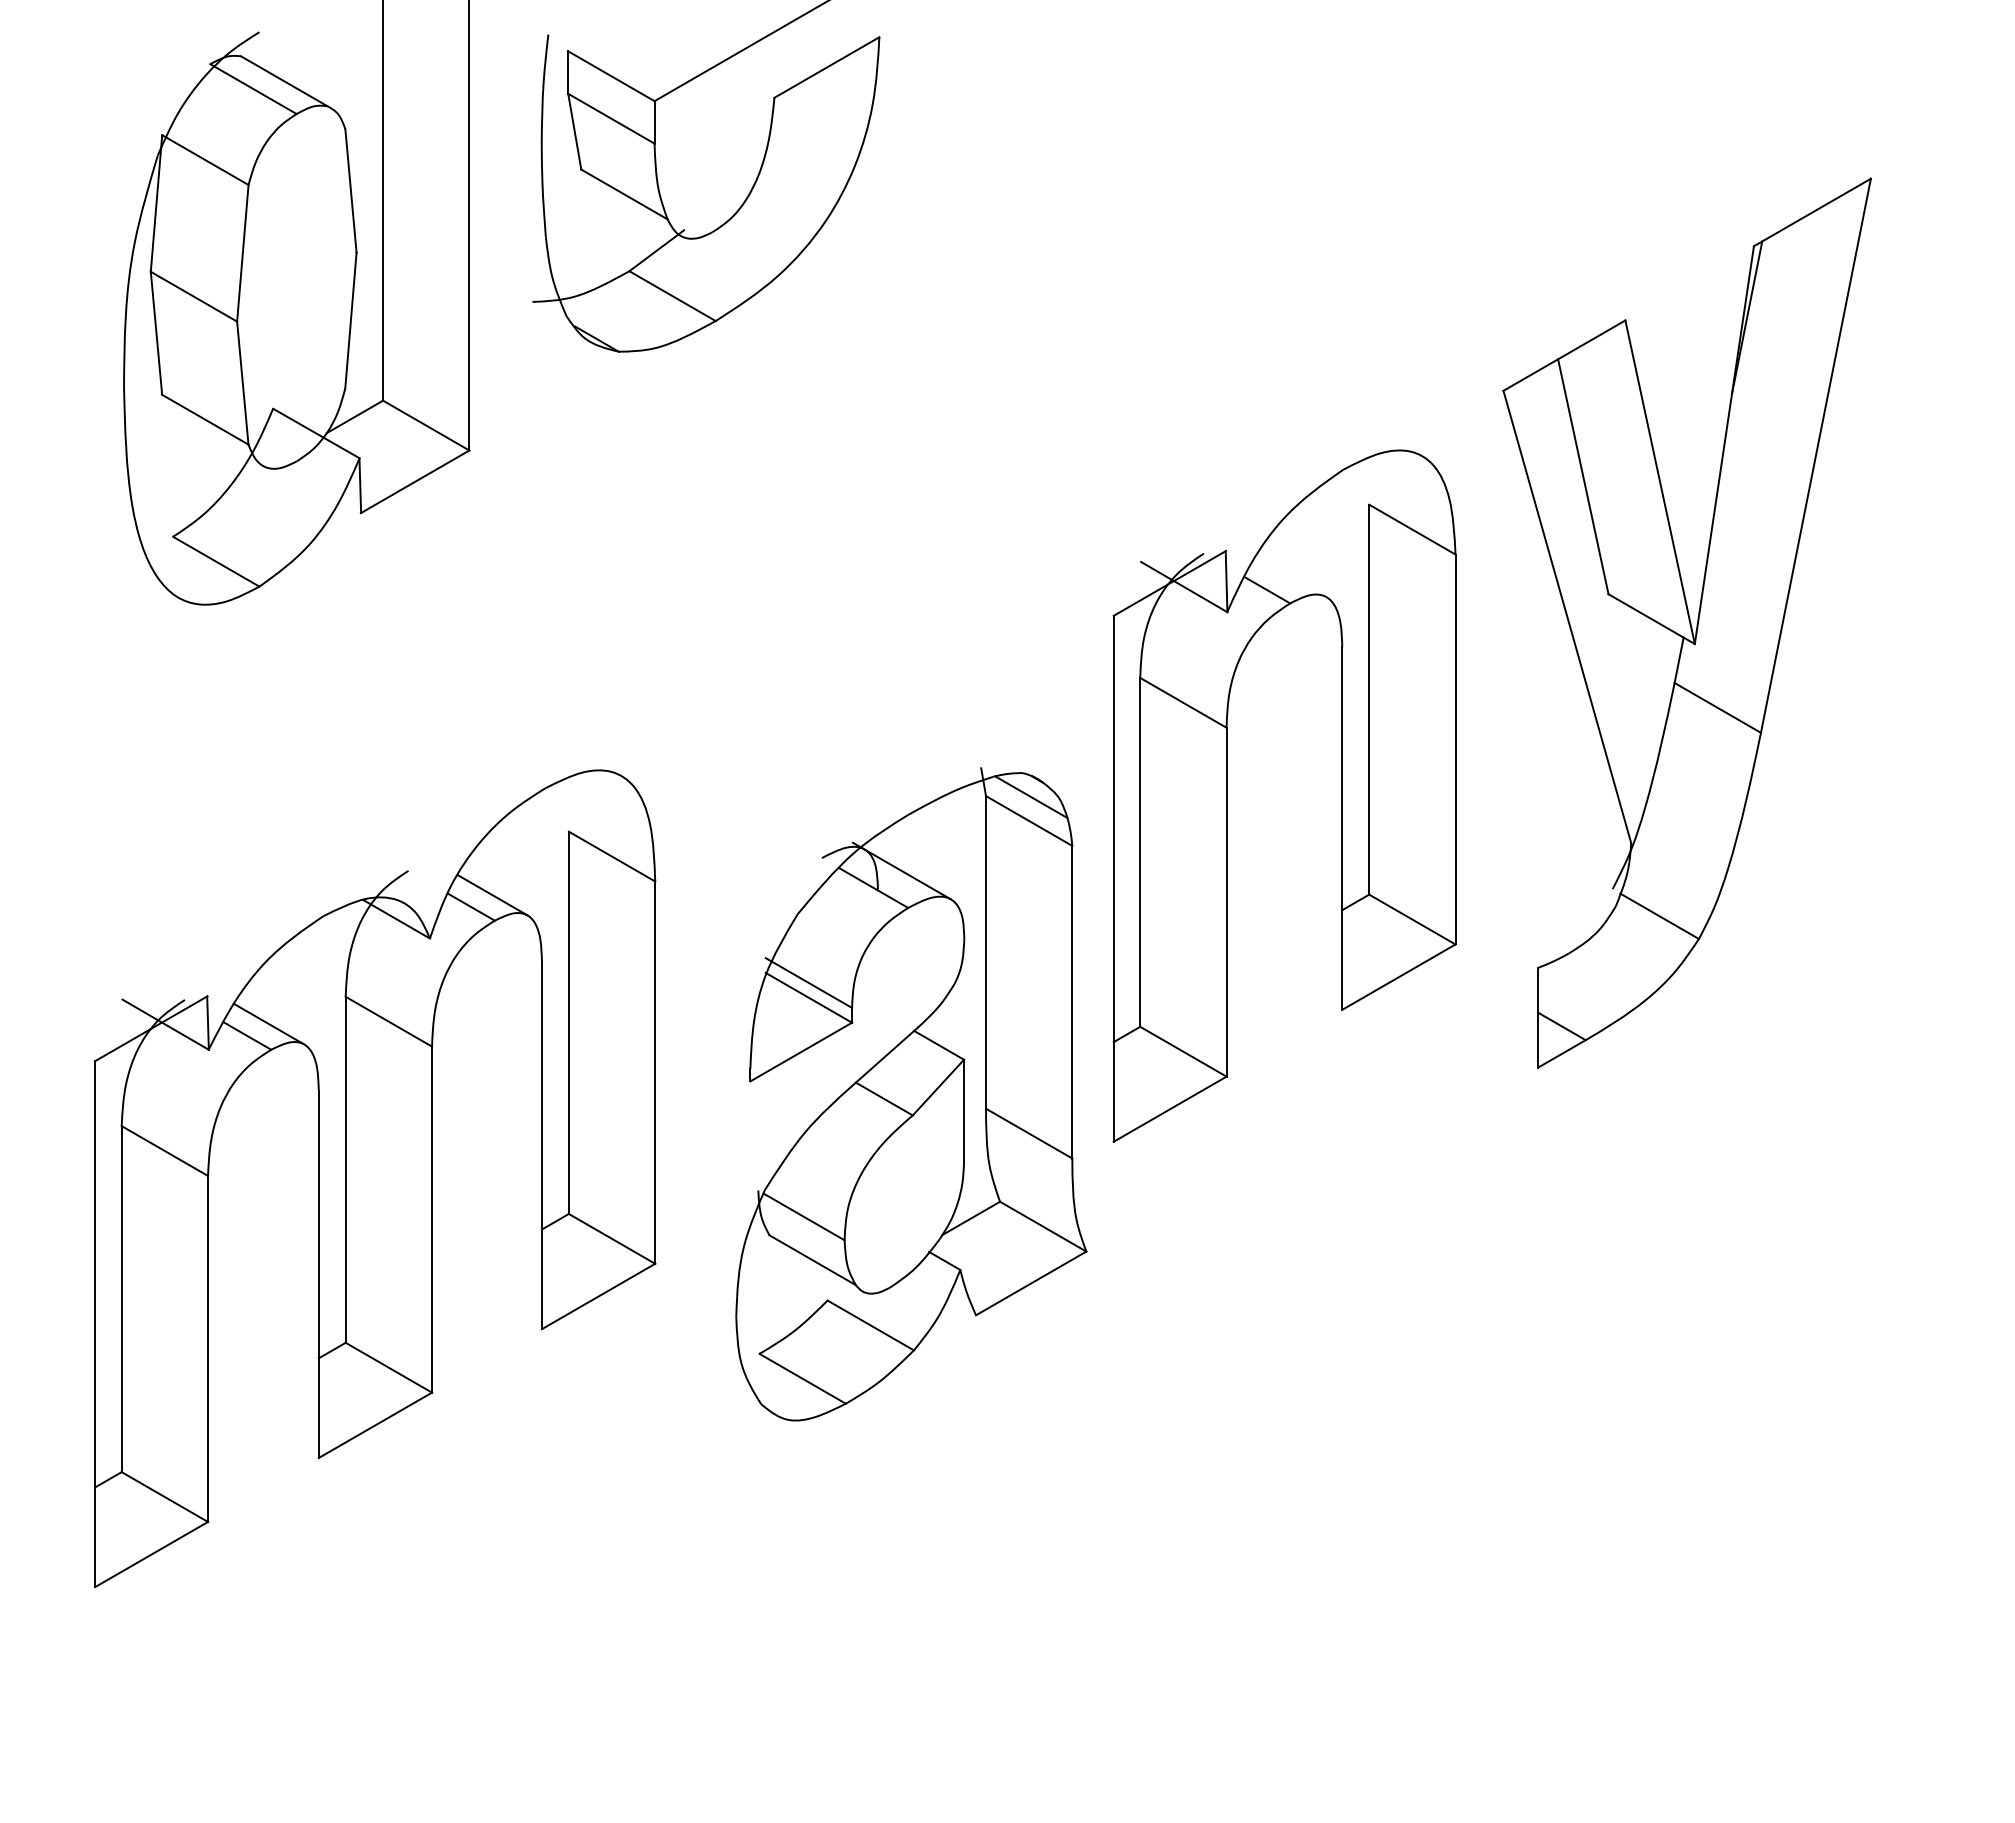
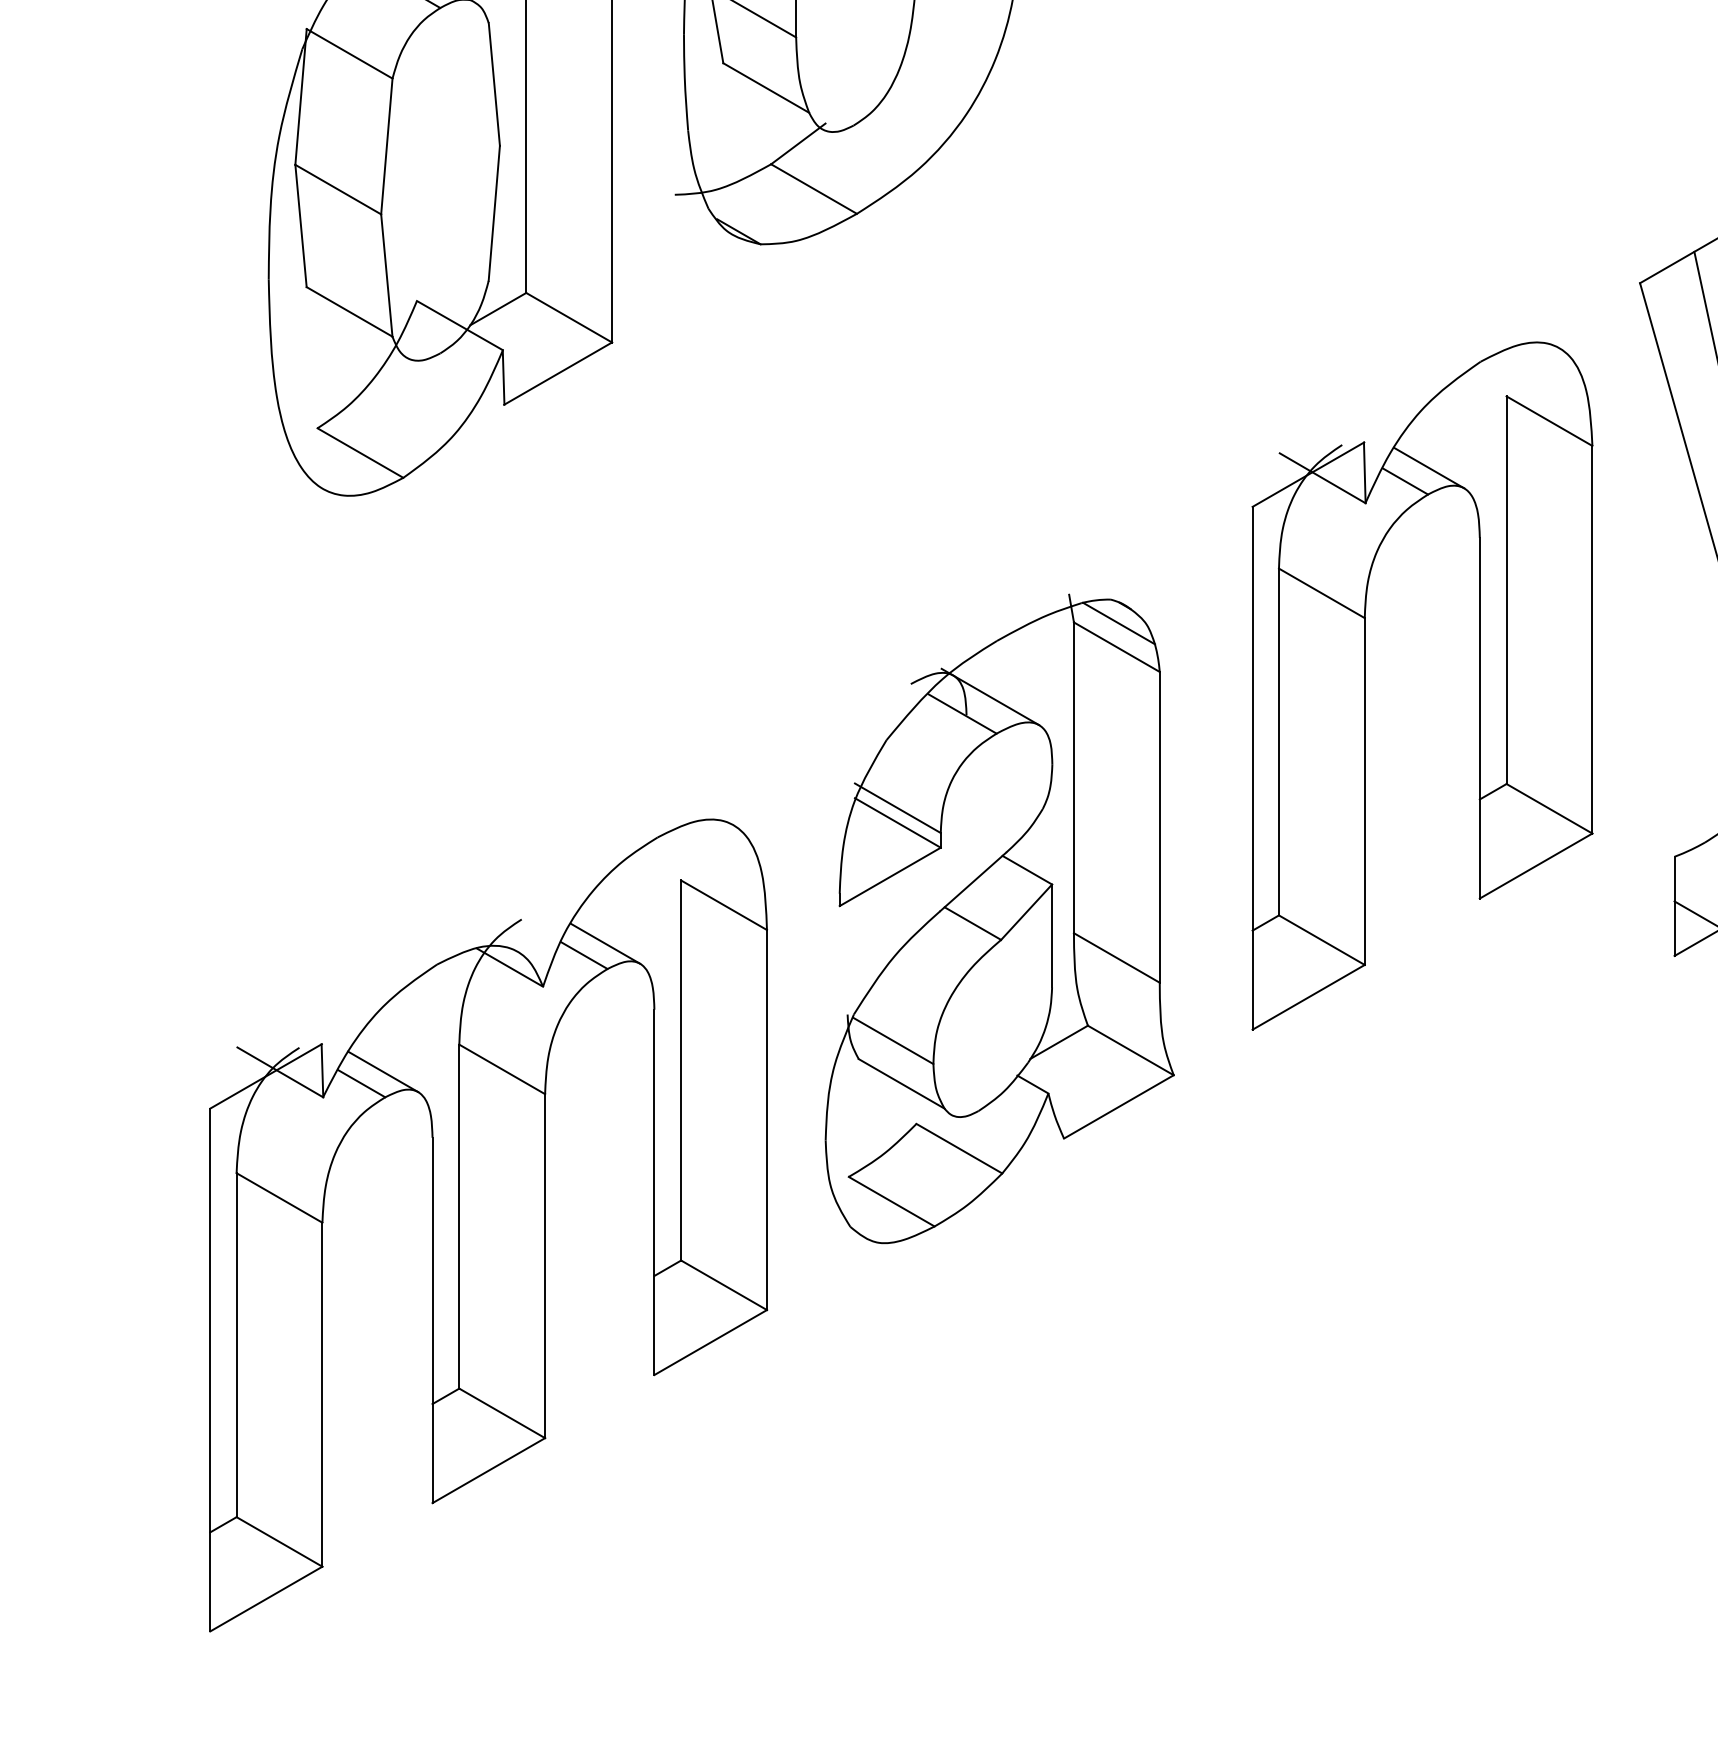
line: (1291, 576) -> (1429, 467), added
part: (911, 1094) -> (999, 919), moved
part: (375, 1178) -> (488, 1225), moved

